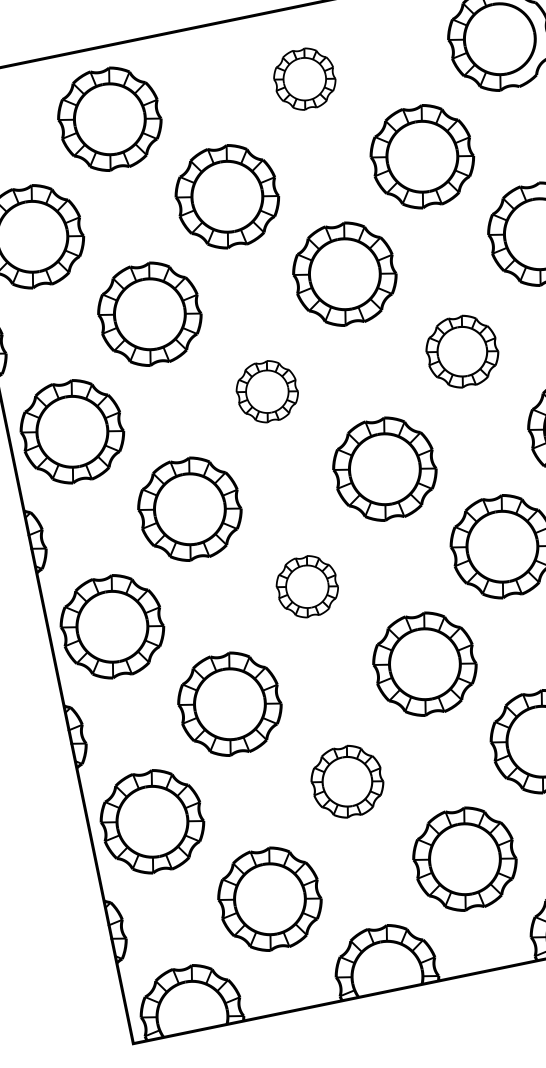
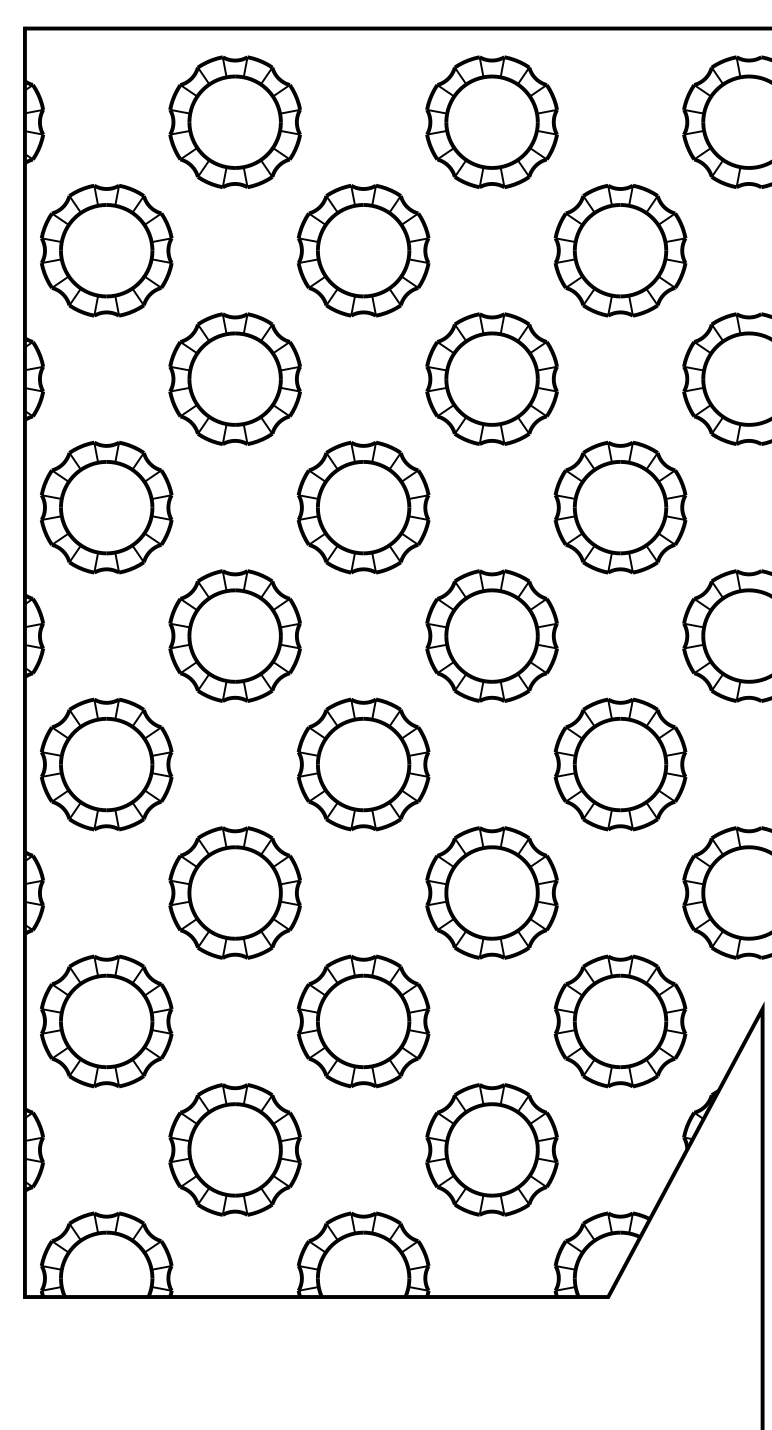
part: (304, 78) -> (491, 121), size x1.67
part: (462, 351) -> (620, 507), size x1.43
part: (267, 391) -> (363, 507), size x1.67
part: (307, 586) -> (363, 764), size x1.67
part: (347, 781) -> (363, 1021), size x1.43

